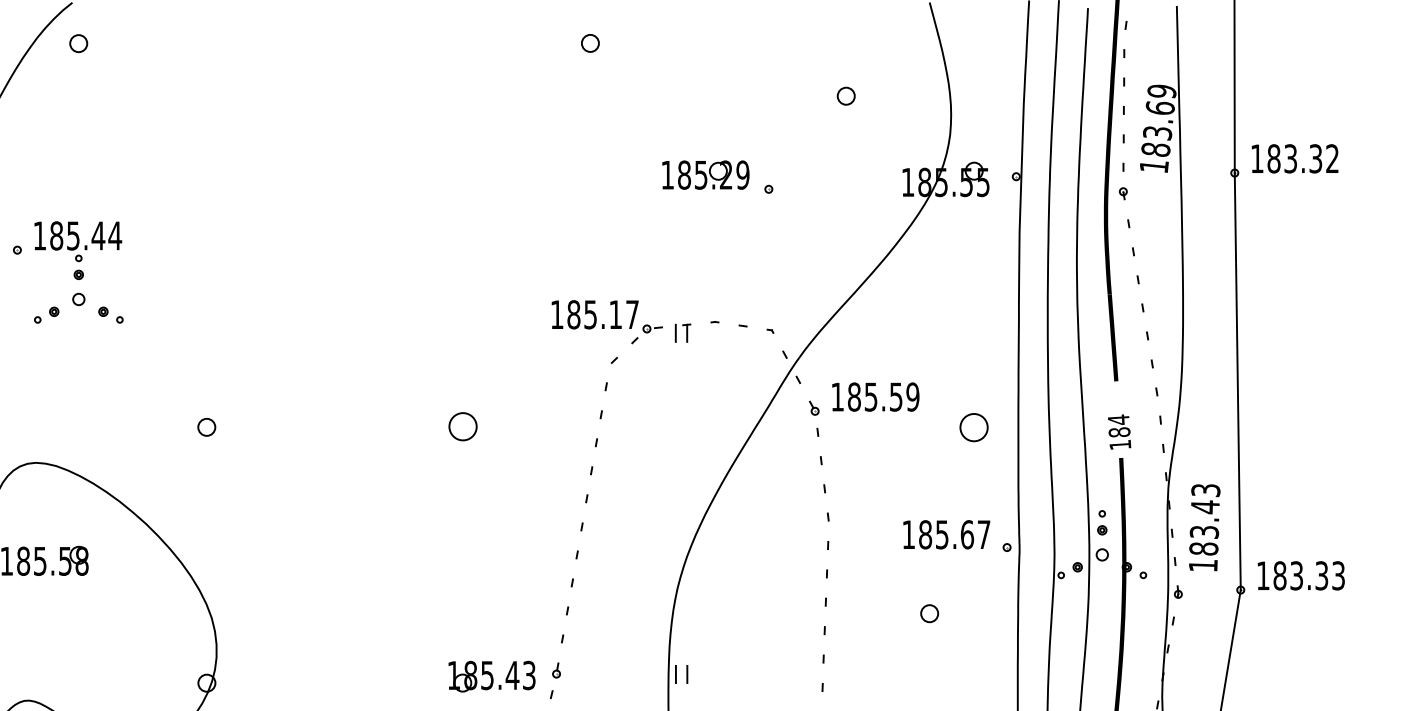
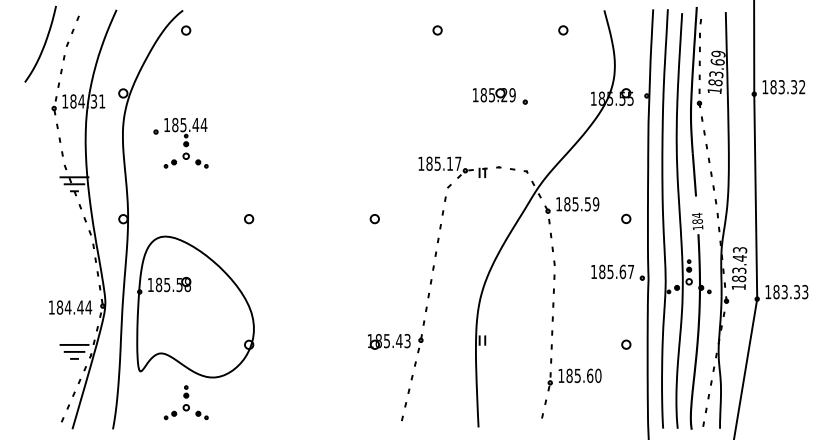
part: (846, 96) -> (563, 30), moved
part: (974, 426) -> (626, 218), size x0.62
part: (461, 428) -> (374, 219), size x0.62
part: (930, 613) -> (626, 344), moved

